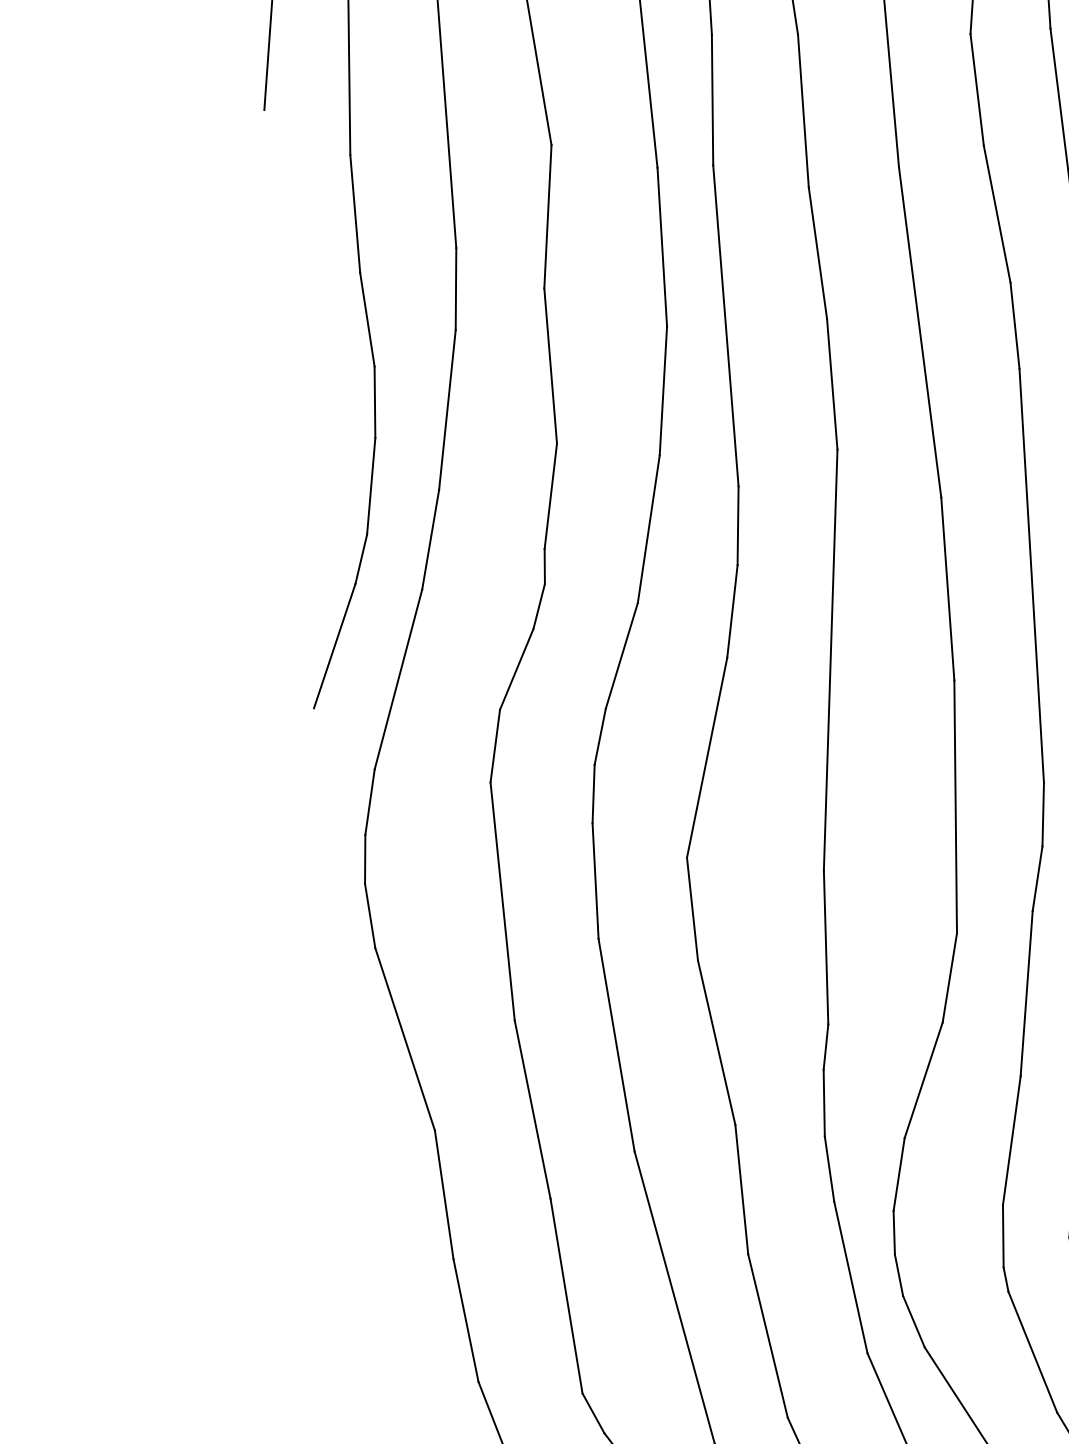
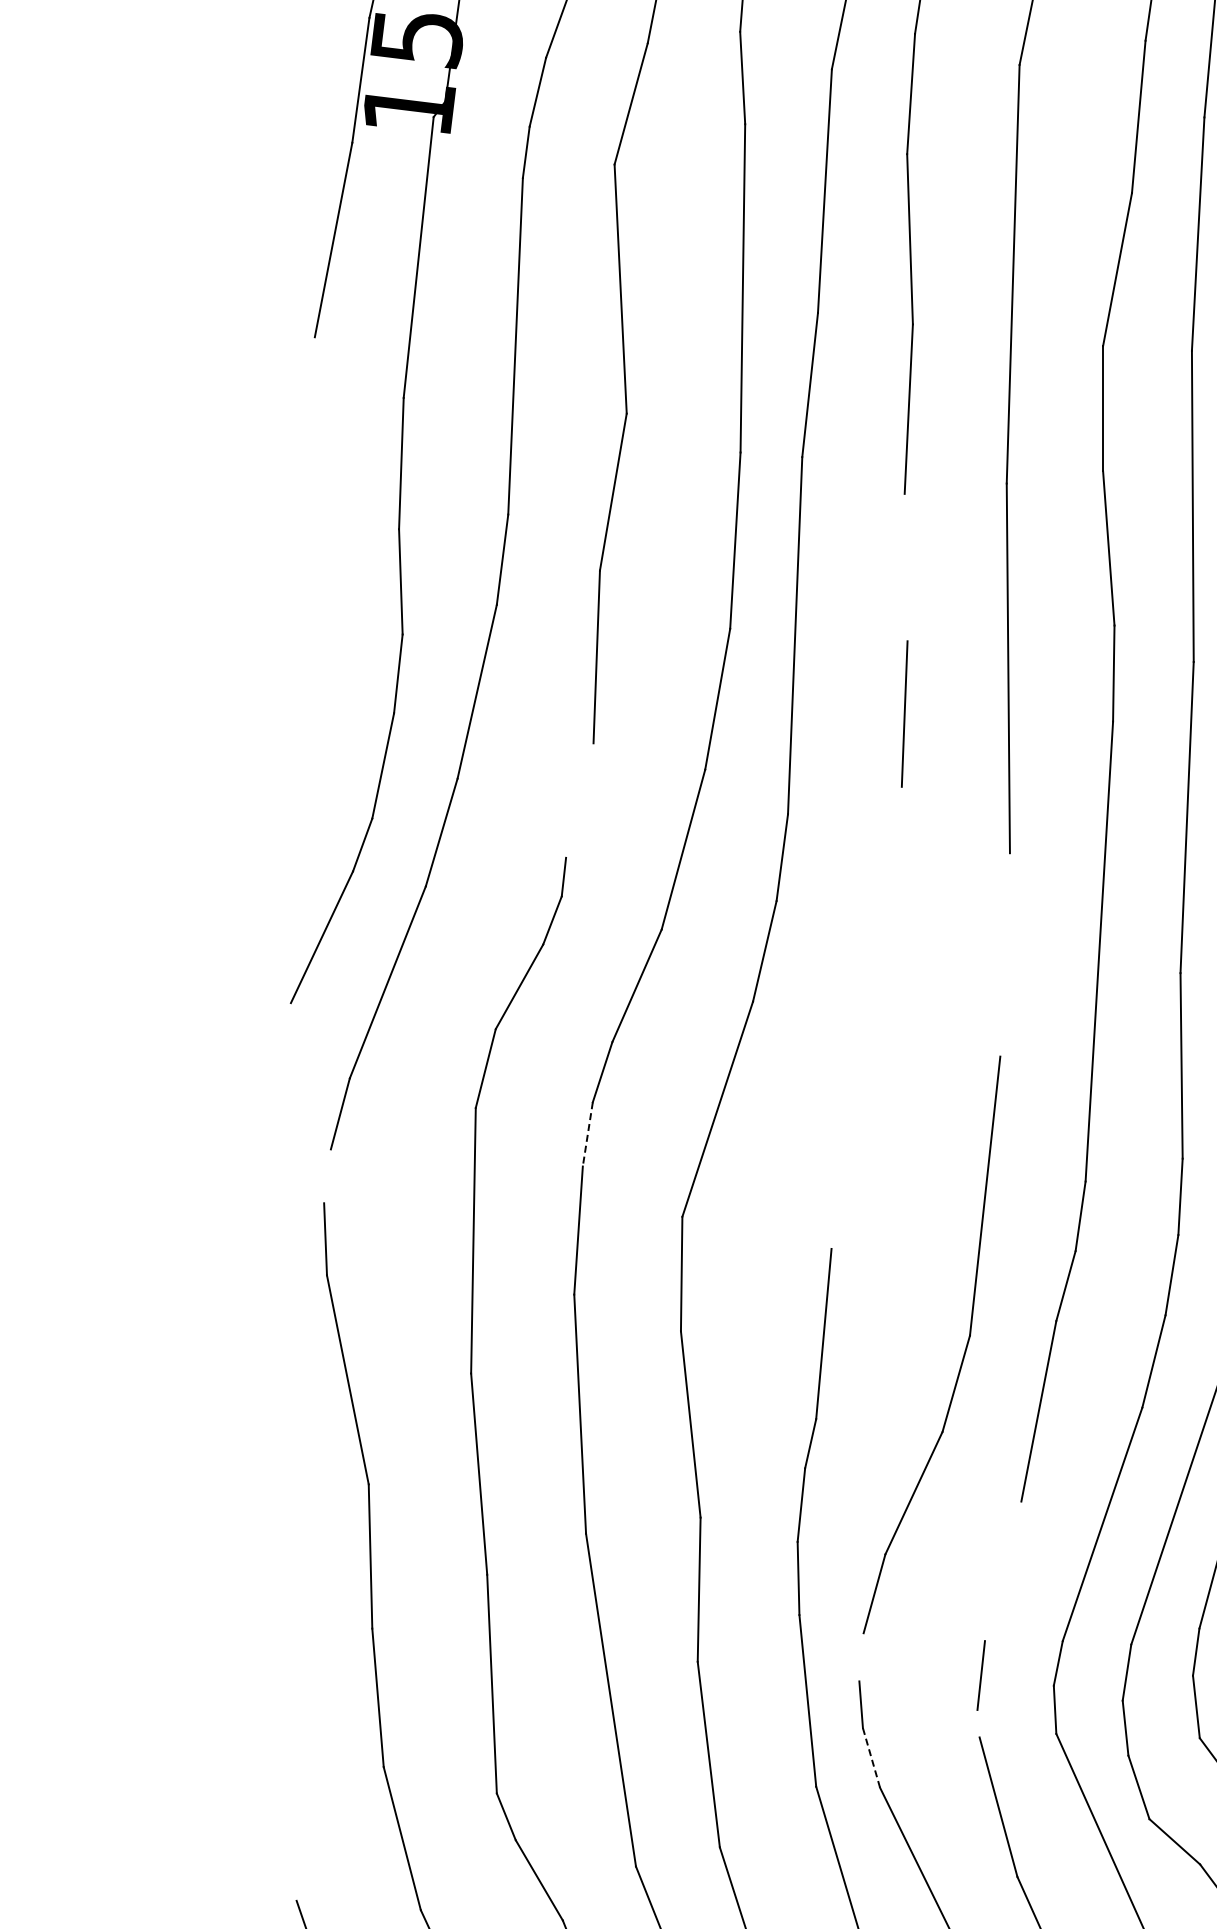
line: (817, 253) -> (905, 567), removed
line: (550, 496) -> (579, 800), removed
line: (947, 588) -> (1004, 954), removed
line: (830, 659) -> (866, 1017), removed
line: (593, 794) -> (587, 1134), solid -> dashed
line: (365, 859) -> (327, 1176), removed
line: (1011, 1140) -> (1002, 1571), removed
line: (894, 1232) -> (861, 1657), removed
line: (1005, 1279) -> (978, 1723), removed
line: (913, 1322) -> (871, 1758), solid -> dashed

